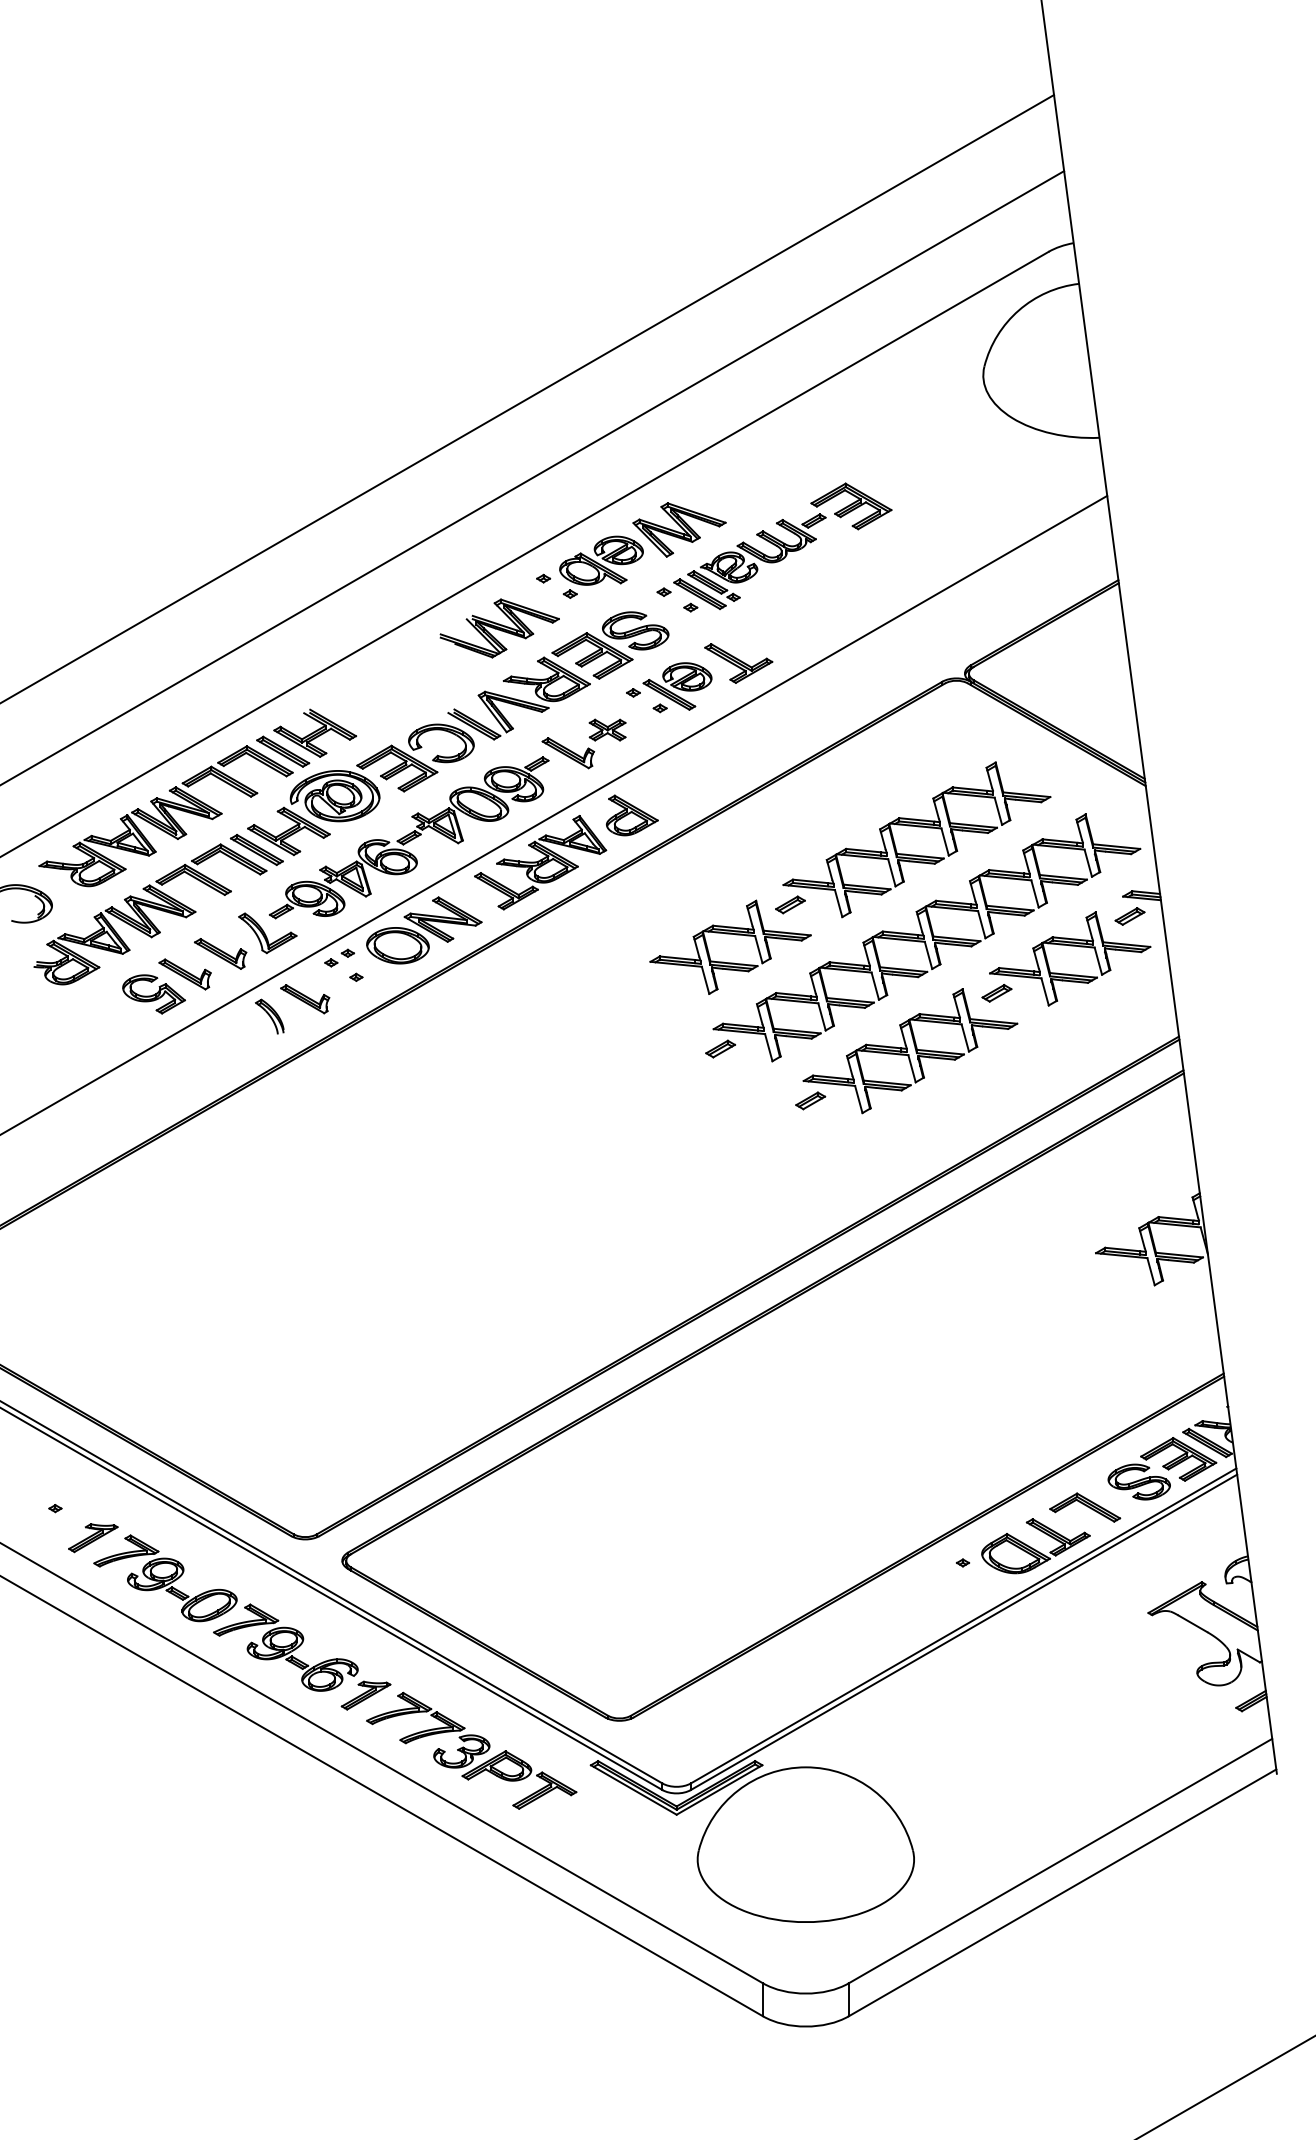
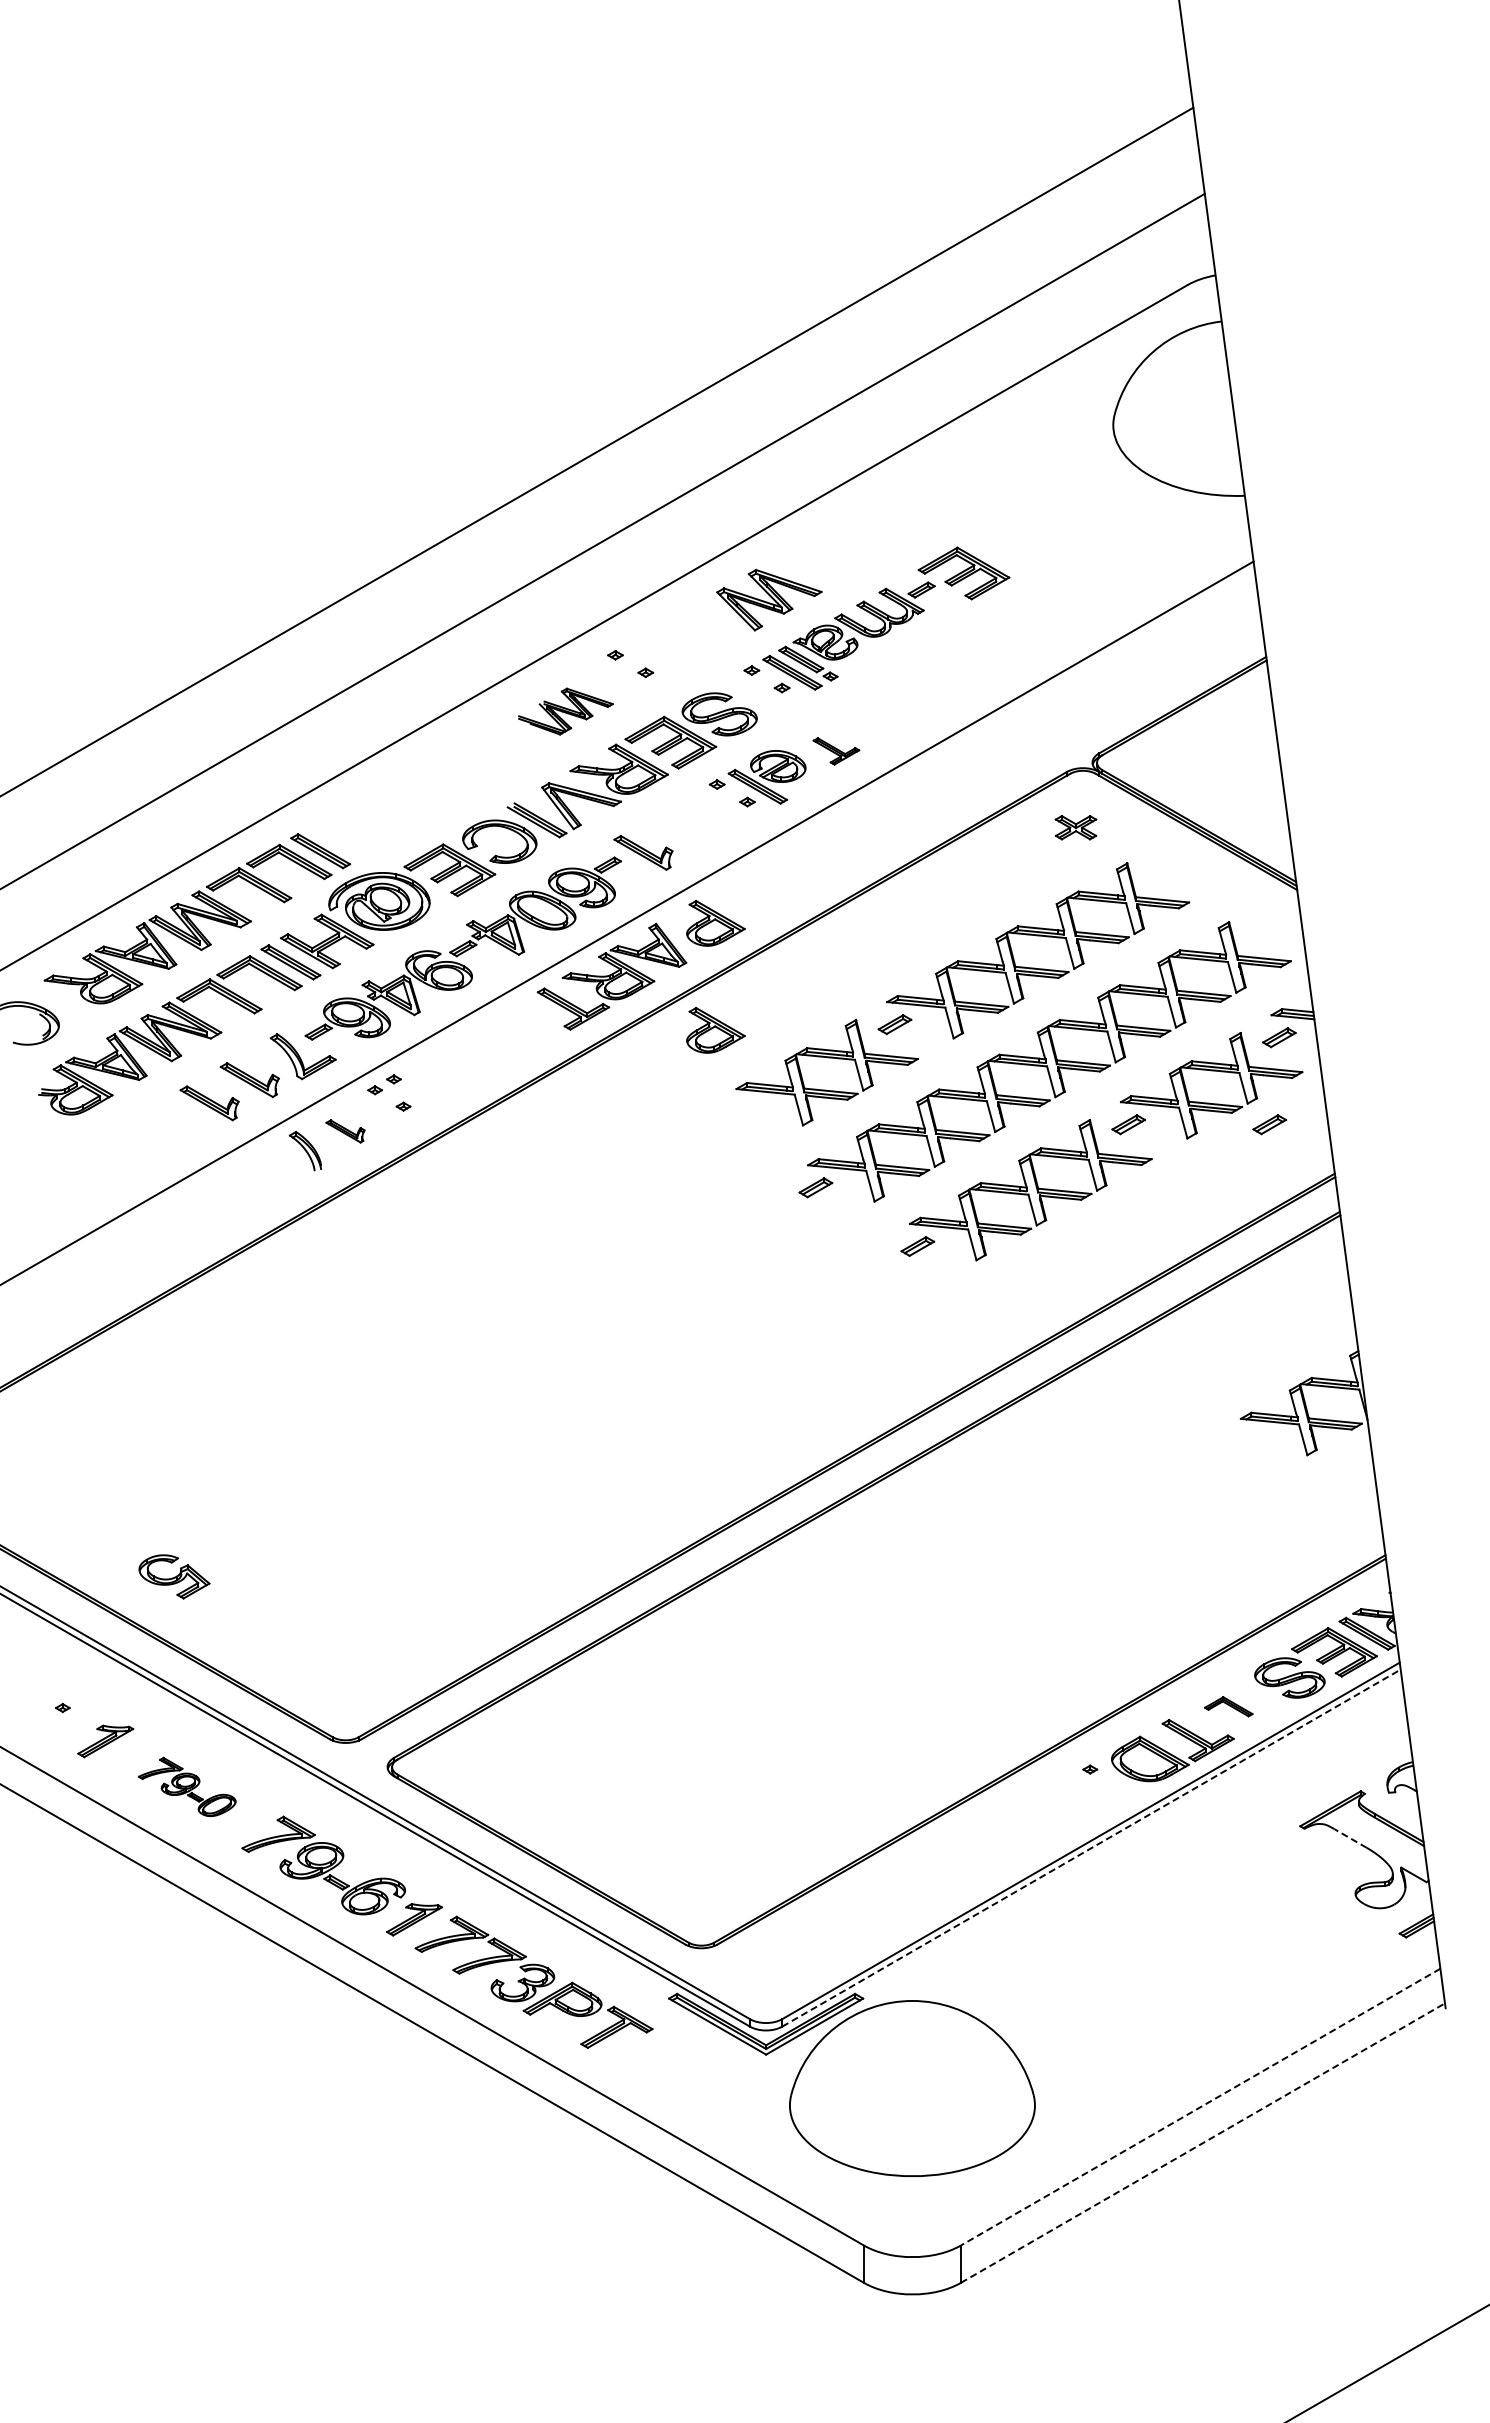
part: (601, 560) -> (680, 634), removed
part: (499, 628) -> (565, 711), size x0.7
part: (738, 663) -> (836, 751), size x0.6
part: (607, 729) -> (1075, 827), moved
part: (314, 733) -> (356, 830), removed
part: (631, 909) -> (715, 1029), added
part: (424, 930) -> (480, 1053), removed
part: (1121, 993) -> (1269, 1124), added
part: (154, 994) -> (174, 1576), moved
part: (305, 999) -> (345, 1131), size x0.7
part: (1085, 1507) -> (1228, 1706), size x0.6
part: (164, 1577) -> (186, 1786), size x0.6
line: (1192, 1623) -> (1350, 1838), solid -> dashed
line: (964, 1631) -> (1091, 1847), solid -> dashed
line: (1060, 1861) -> (1200, 2107), solid -> dashed
line: (1062, 1892) -> (1203, 2142), solid -> dashed

